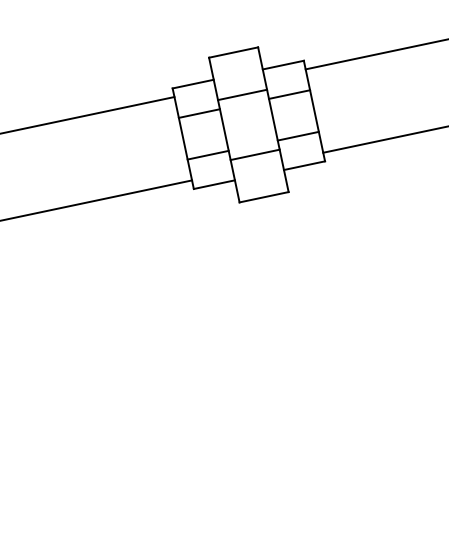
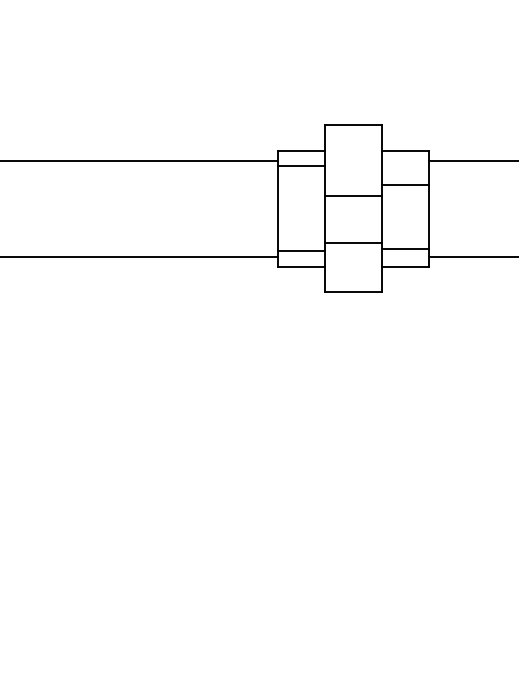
line: (242, 95) -> (353, 196), moved
line: (199, 113) -> (301, 165), moved
line: (298, 135) -> (405, 248), moved
line: (207, 154) -> (301, 250), moved

